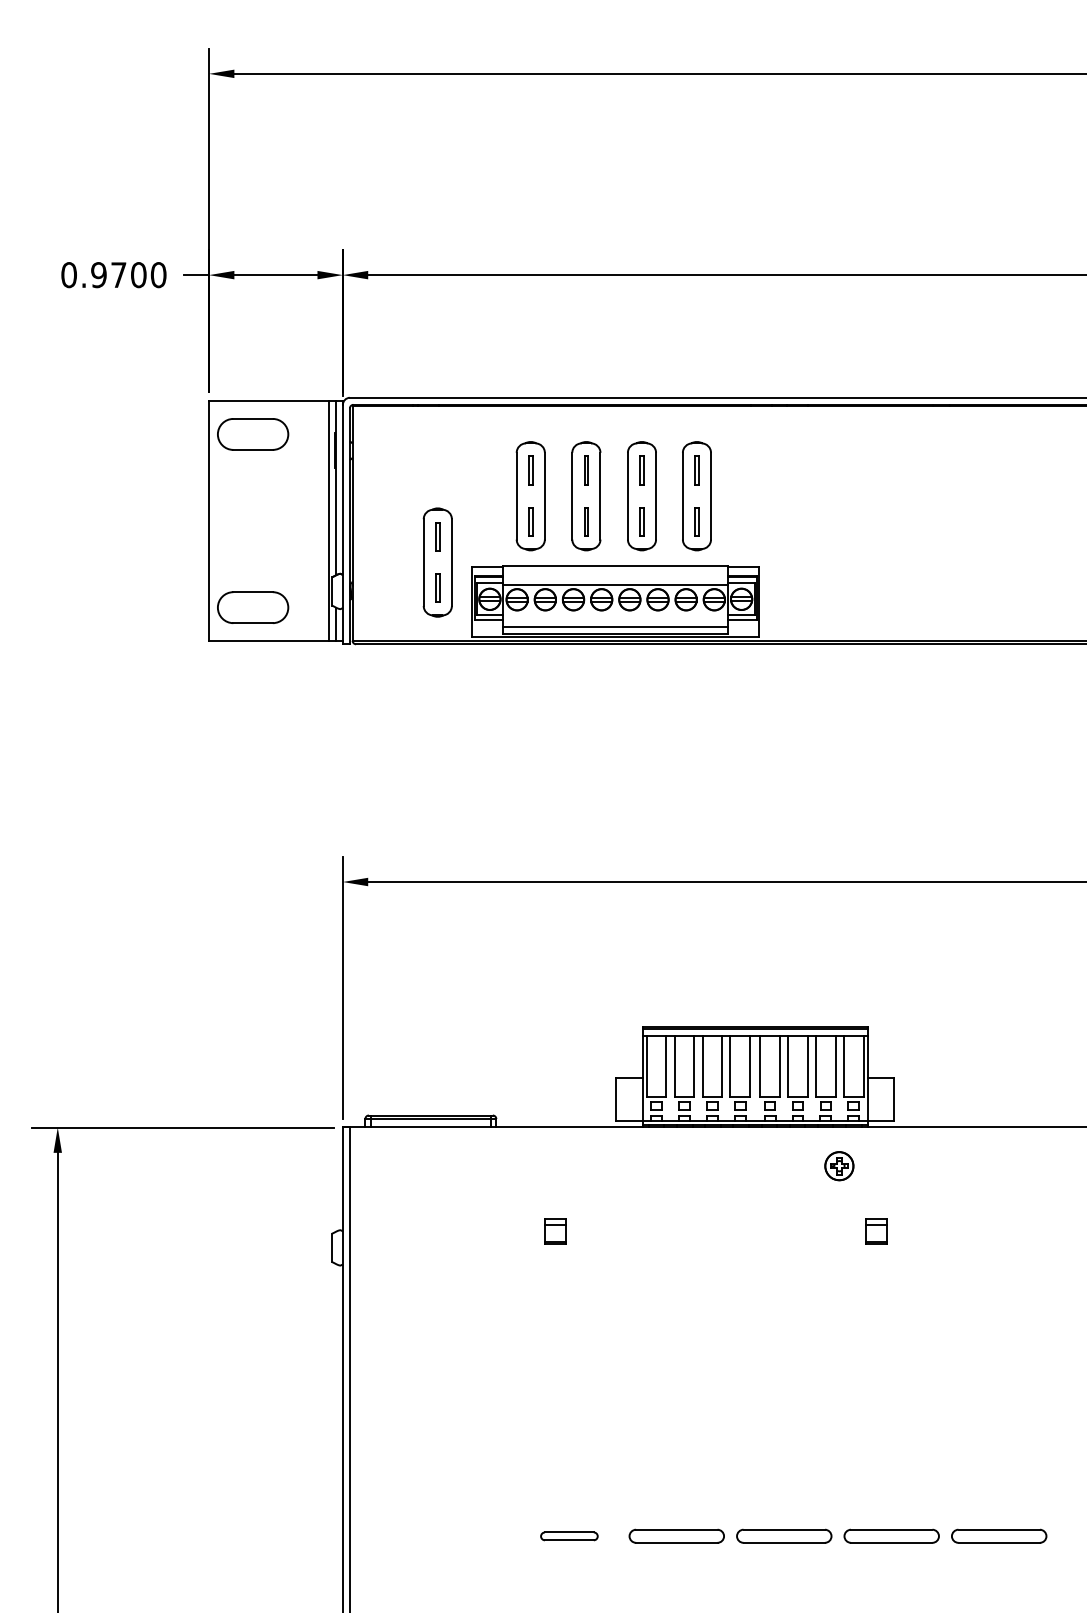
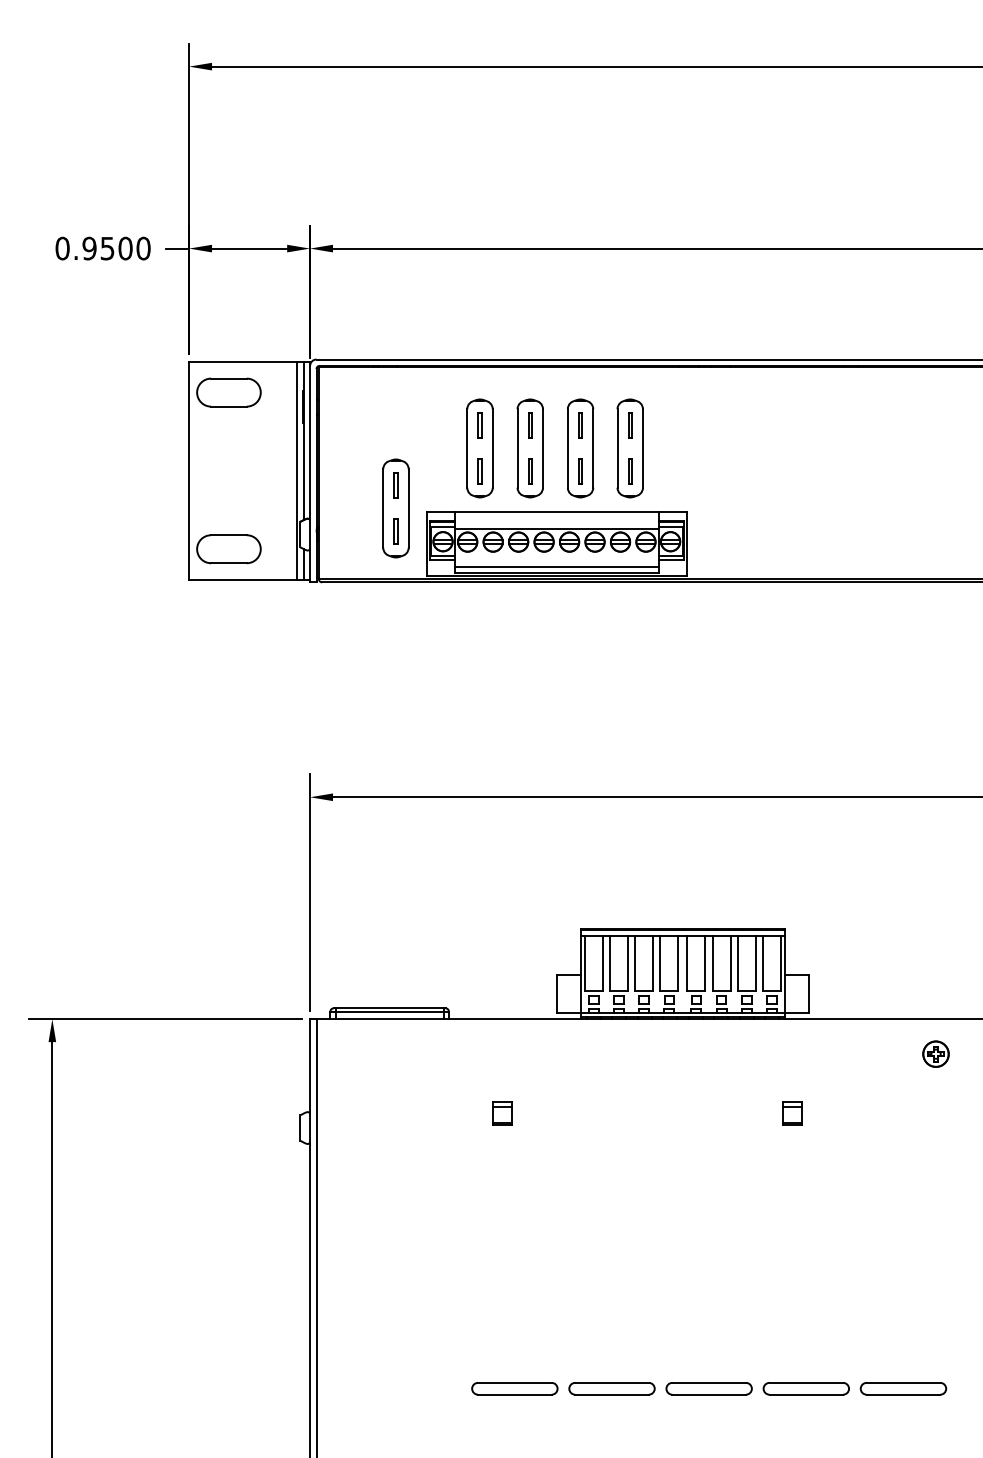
text: (118, 275) -> (107, 248), 0.9700 -> 0.9500
part: (838, 1165) -> (935, 1053), moved
part: (568, 1535) -> (514, 1388), size x1.67

